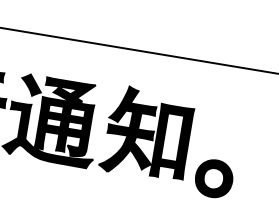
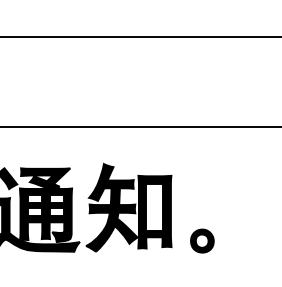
part: (214, 178) -> (202, 240), size x0.62

